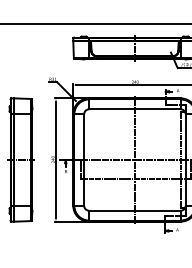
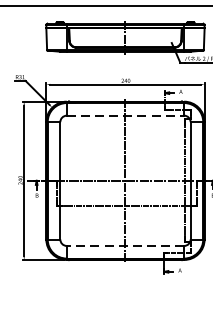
line: (134, 109) -> (124, 115), solid -> dashed
line: (134, 210) -> (124, 245), solid -> dashed

